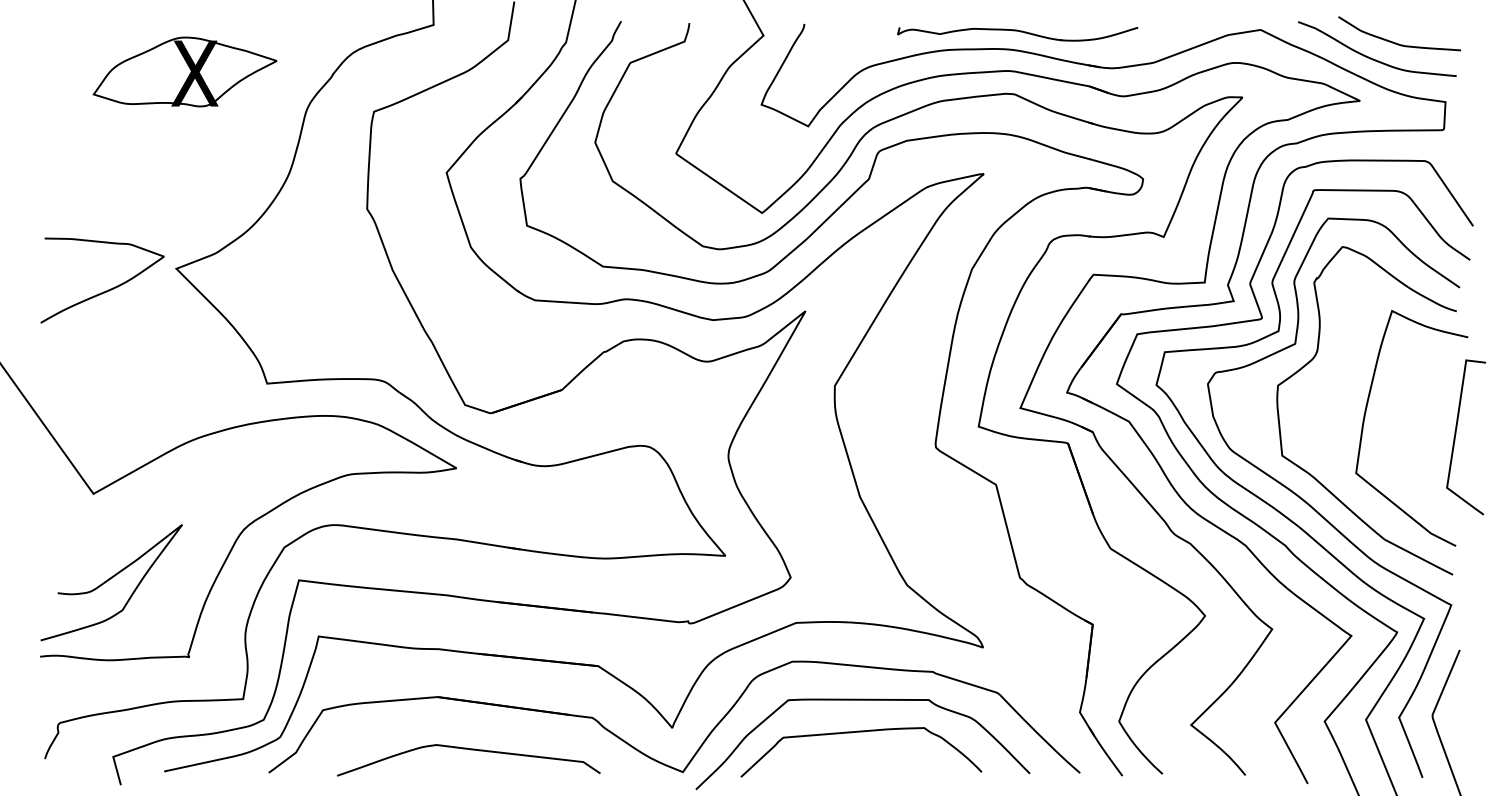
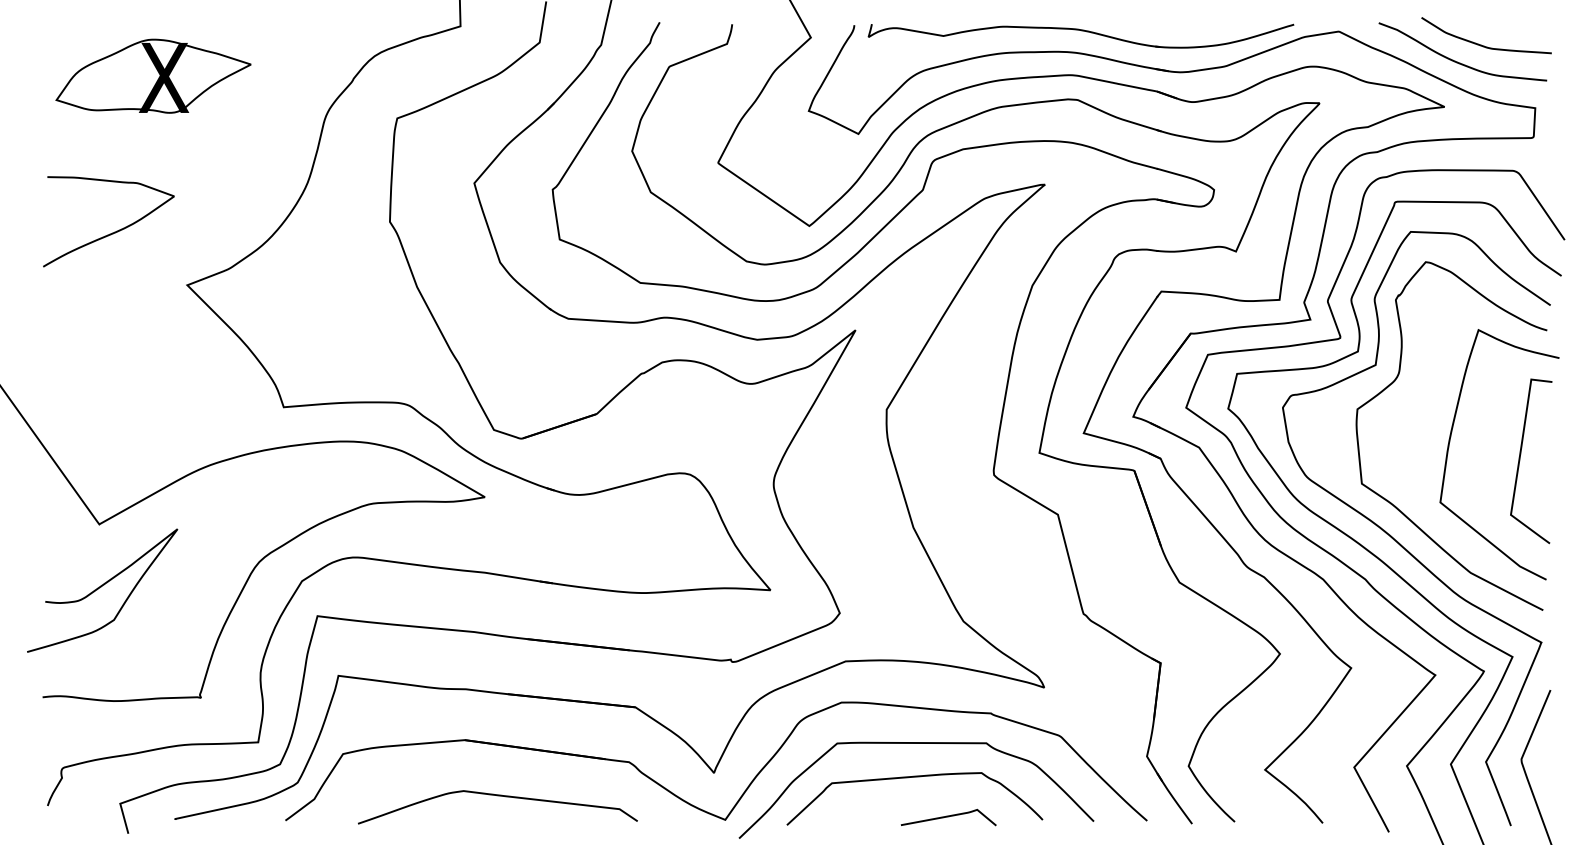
part: (1017, 33) -> (1080, 35), size x1.67
part: (185, 71) -> (153, 75), moved
curve: (107, 289) -> (114, 231), moved
curve: (1456, 436) -> (1520, 460), moved
curve: (110, 579) -> (101, 587), moved
curve: (893, 769) -> (948, 817), added

